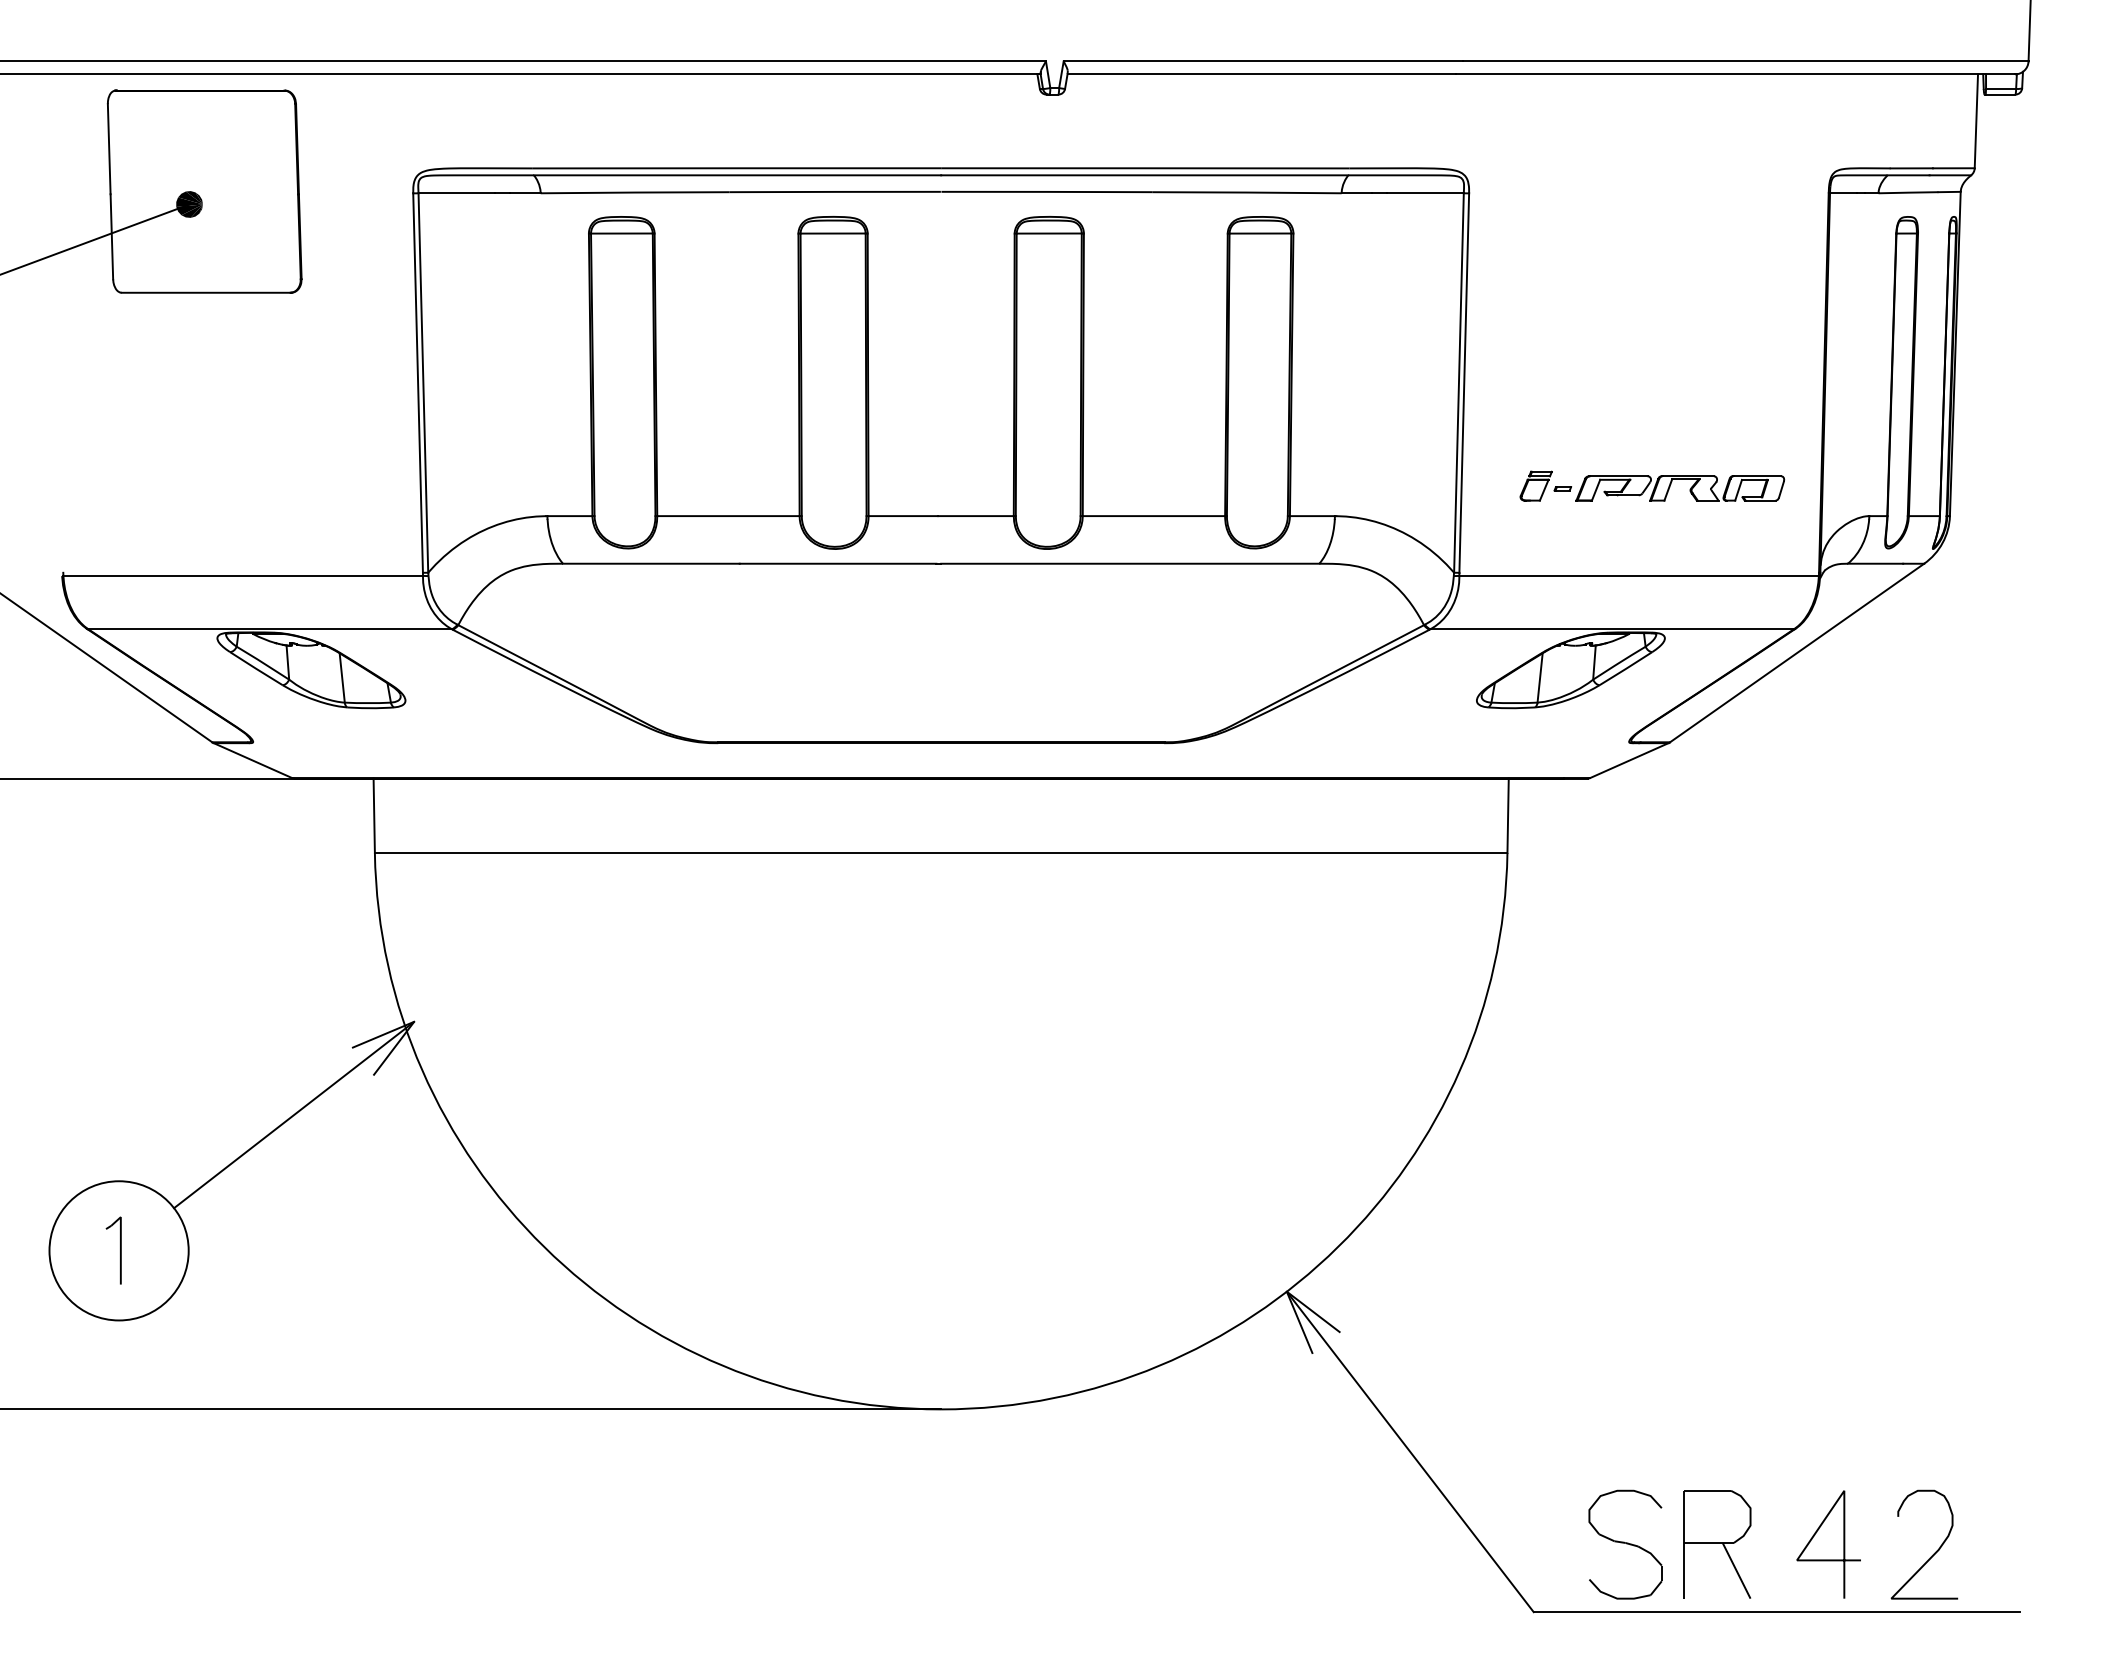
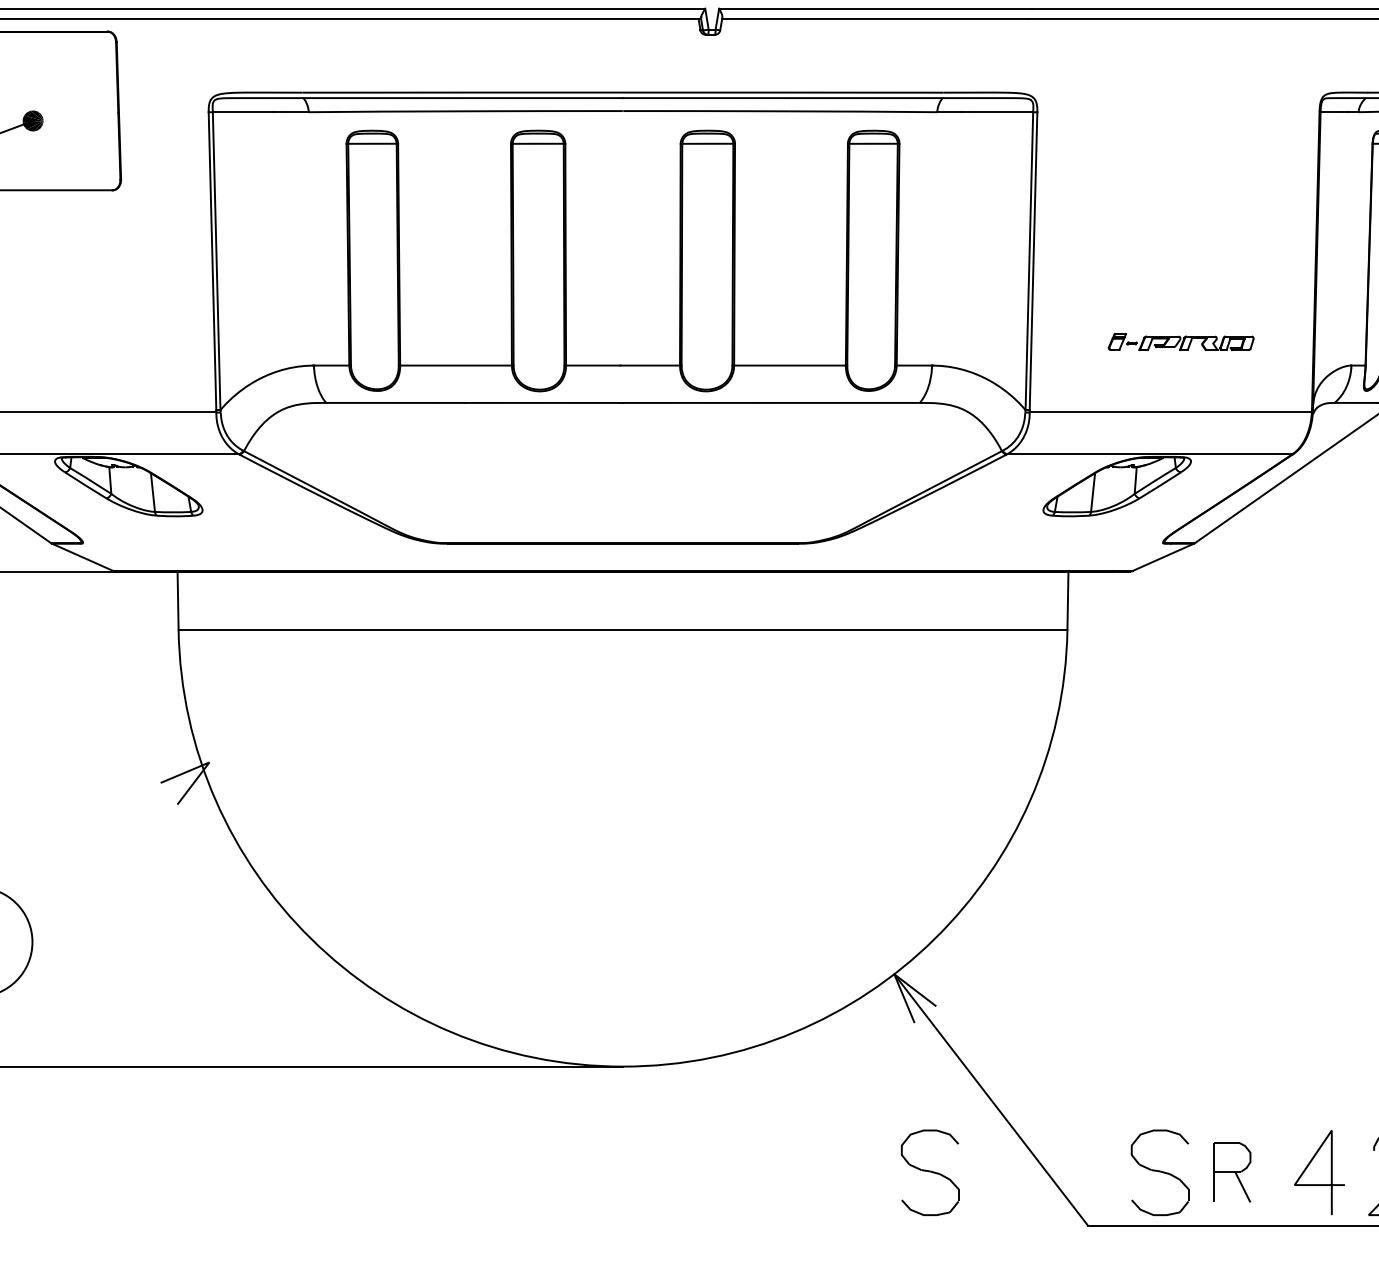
part: (1652, 485) -> (1181, 341), size x0.7
line: (294, 1114) -> (115, 835), removed
part: (1332, 1544) -> (930, 1172), added
part: (1717, 1544) -> (1232, 1172), size x0.7

